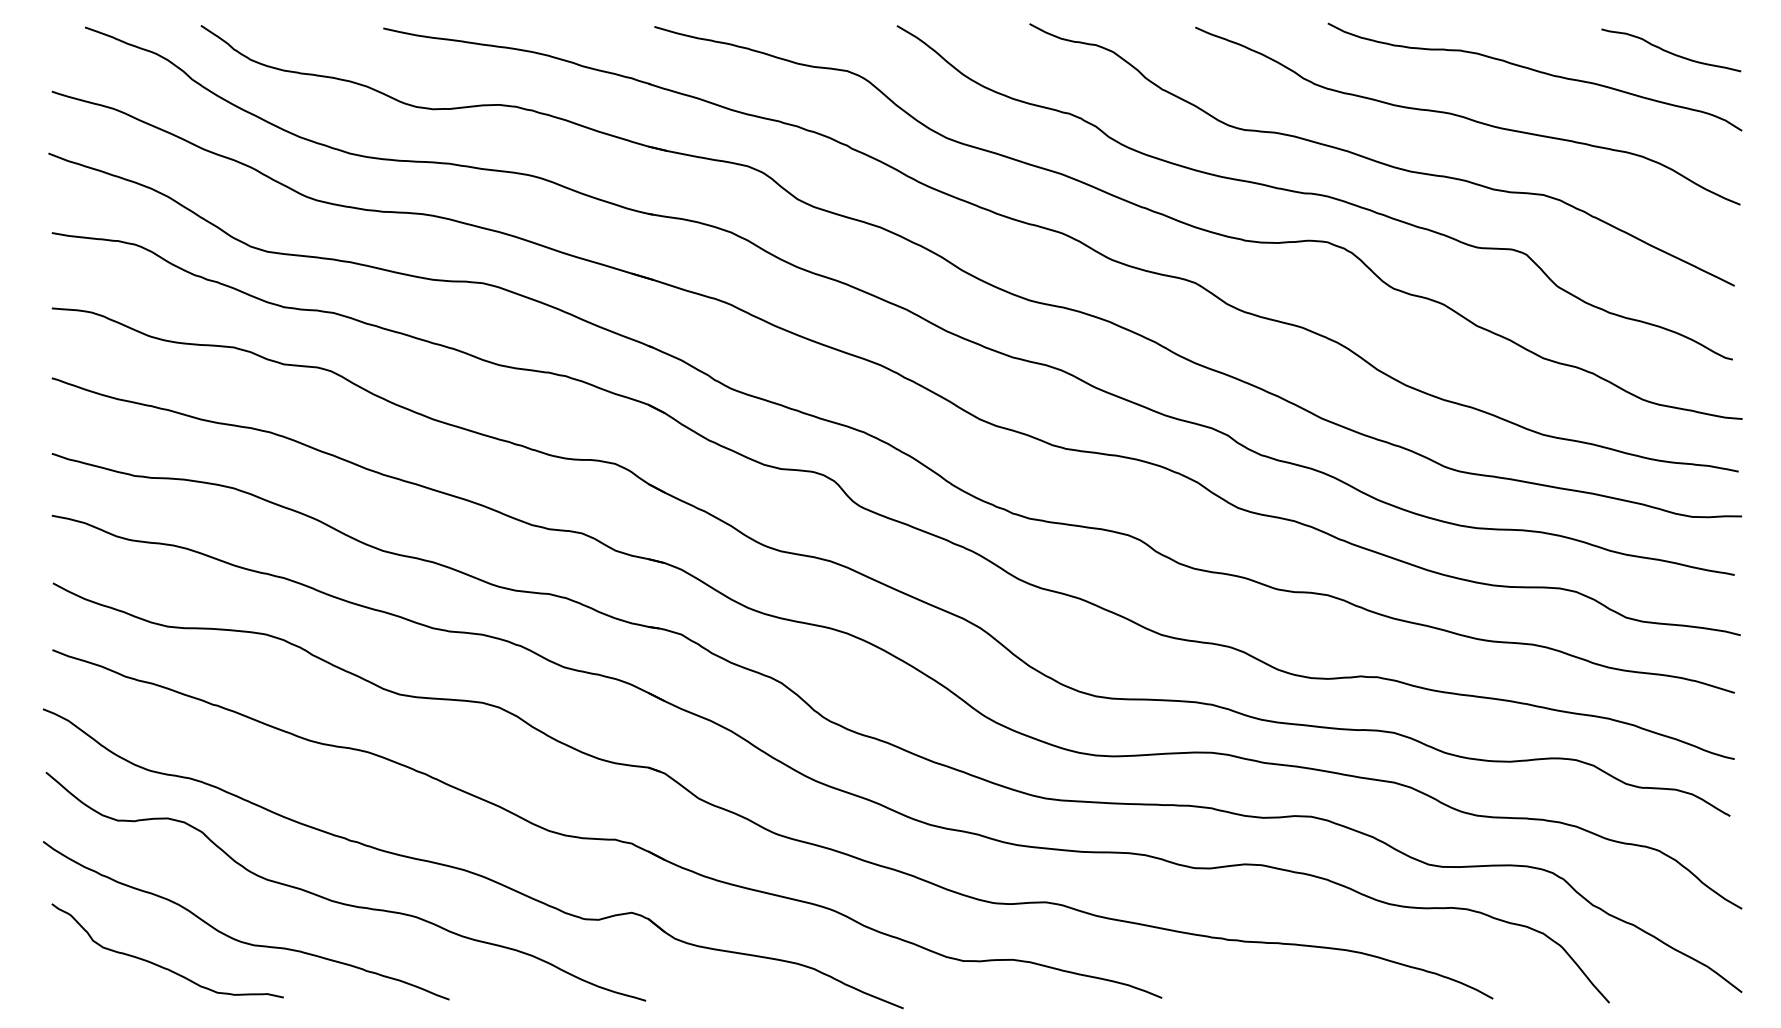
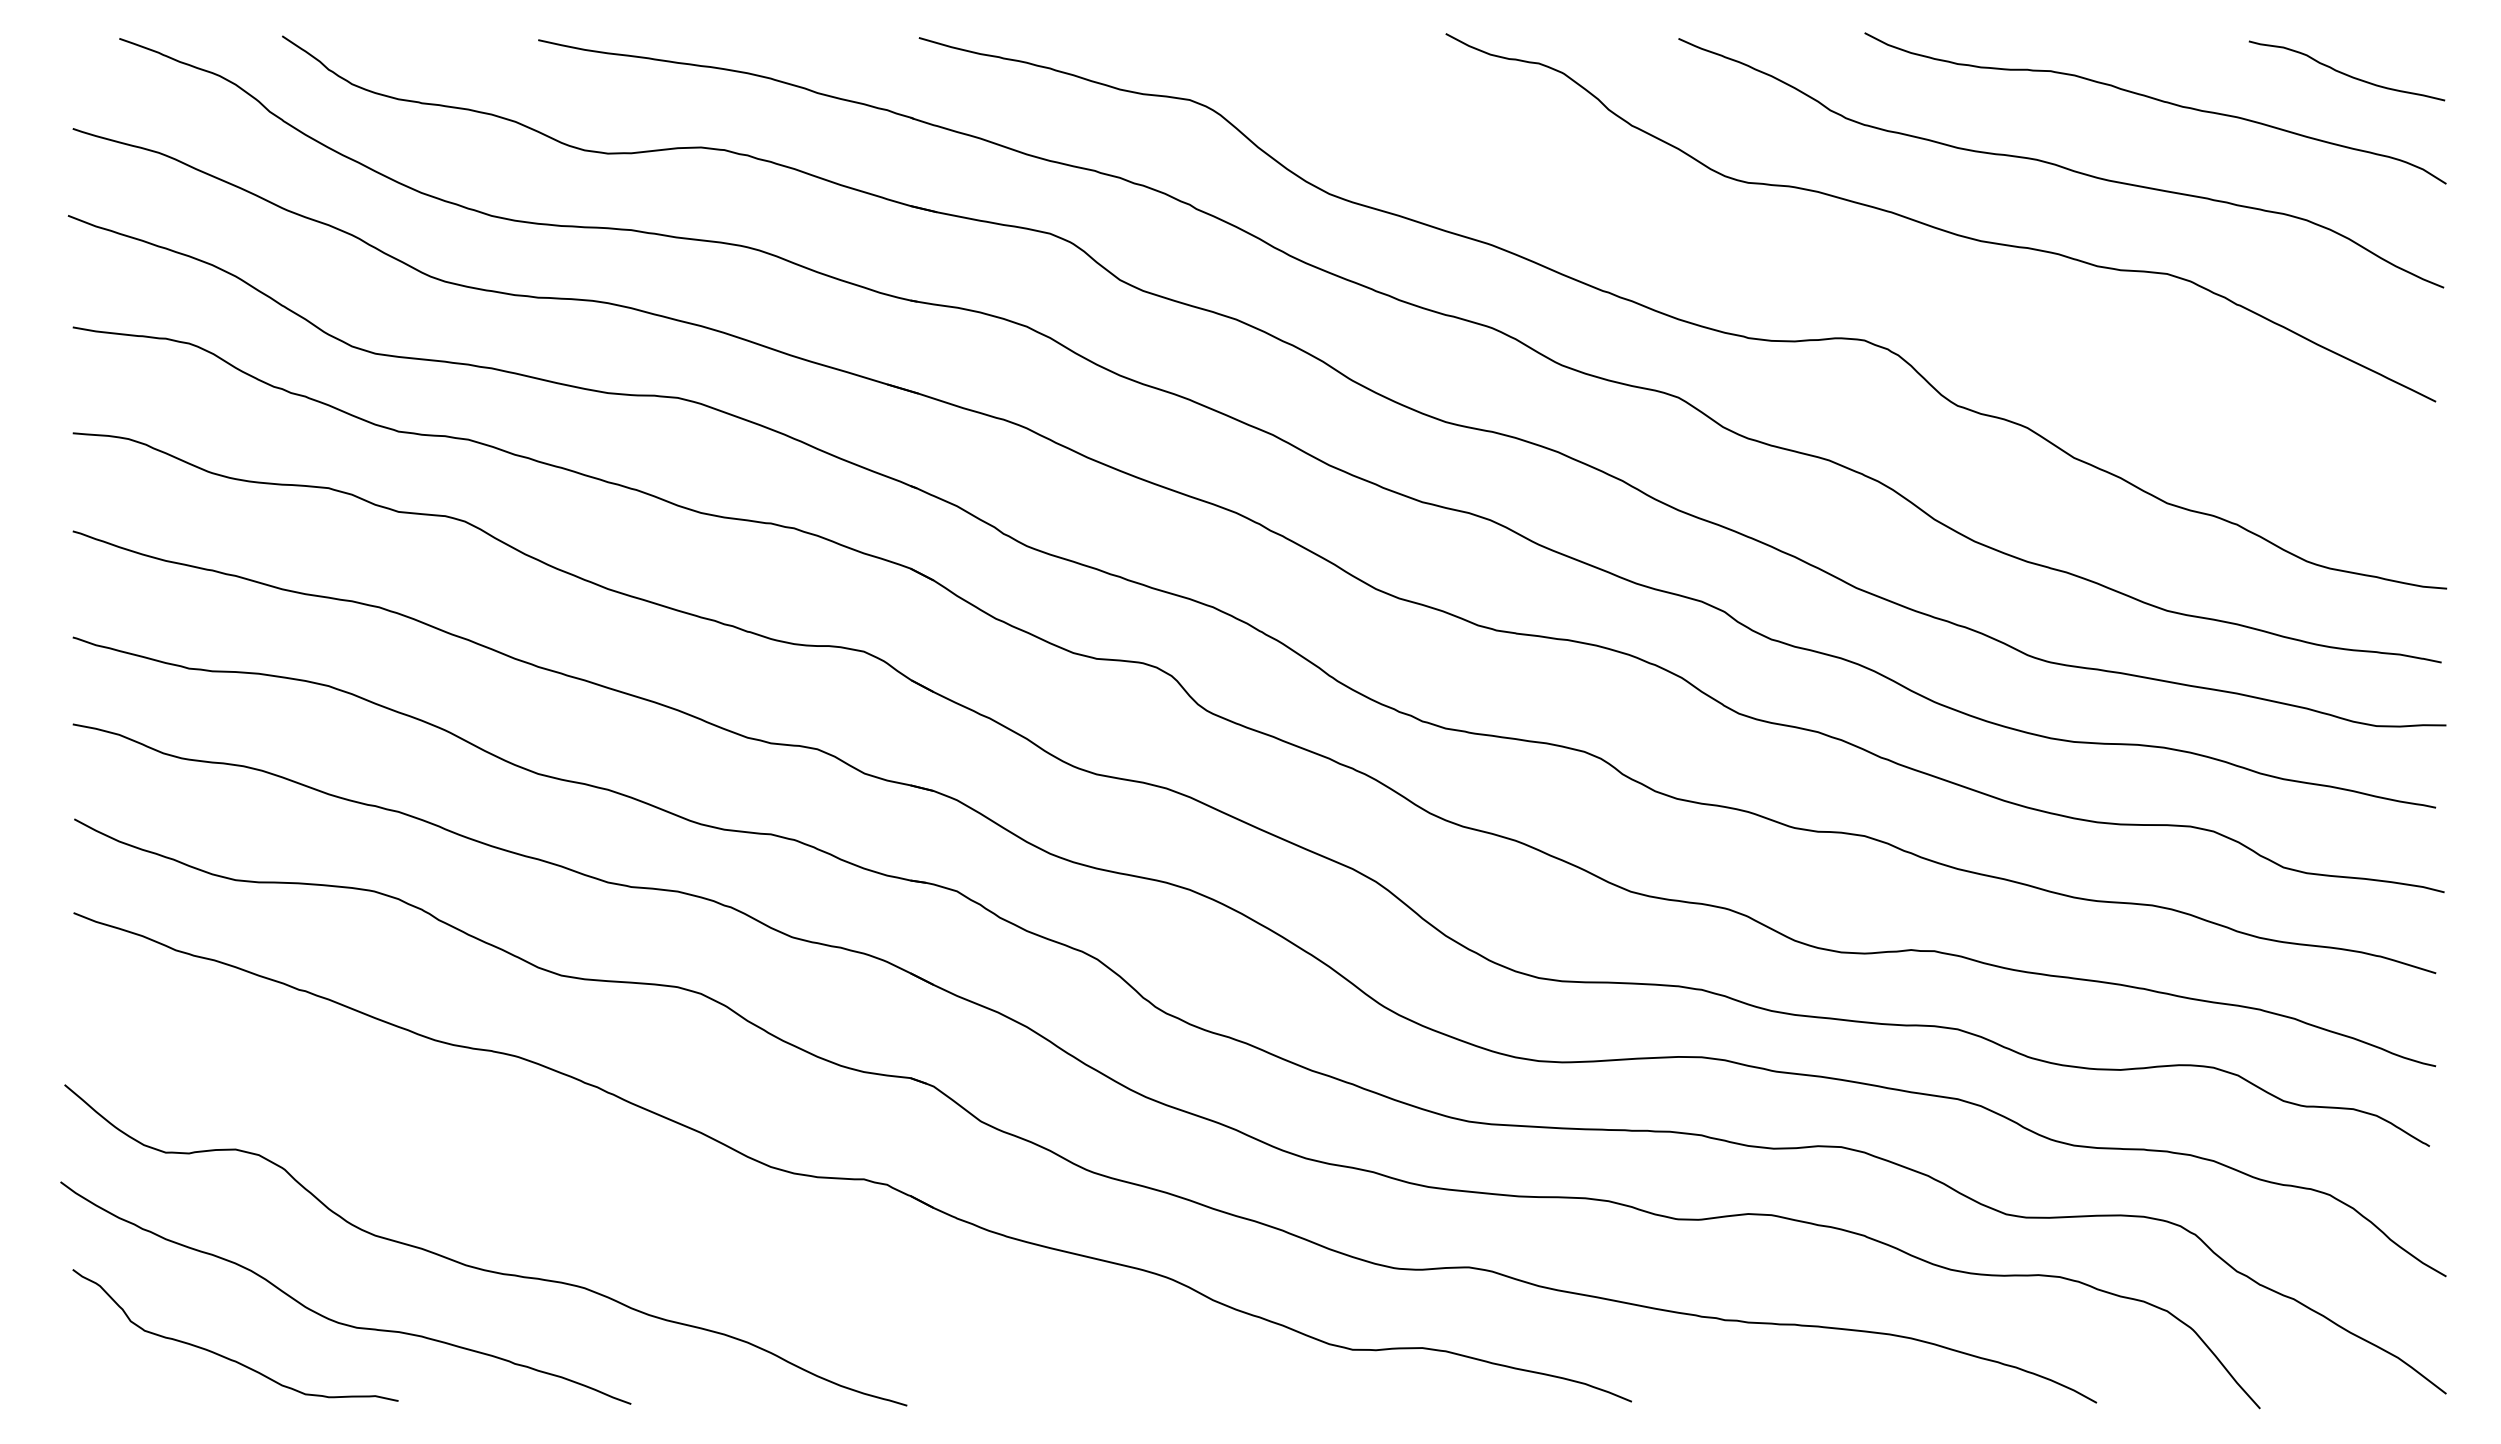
curve: (1314, 193) -> (1845, 271), removed
part: (469, 871) -> (659, 1223), removed

